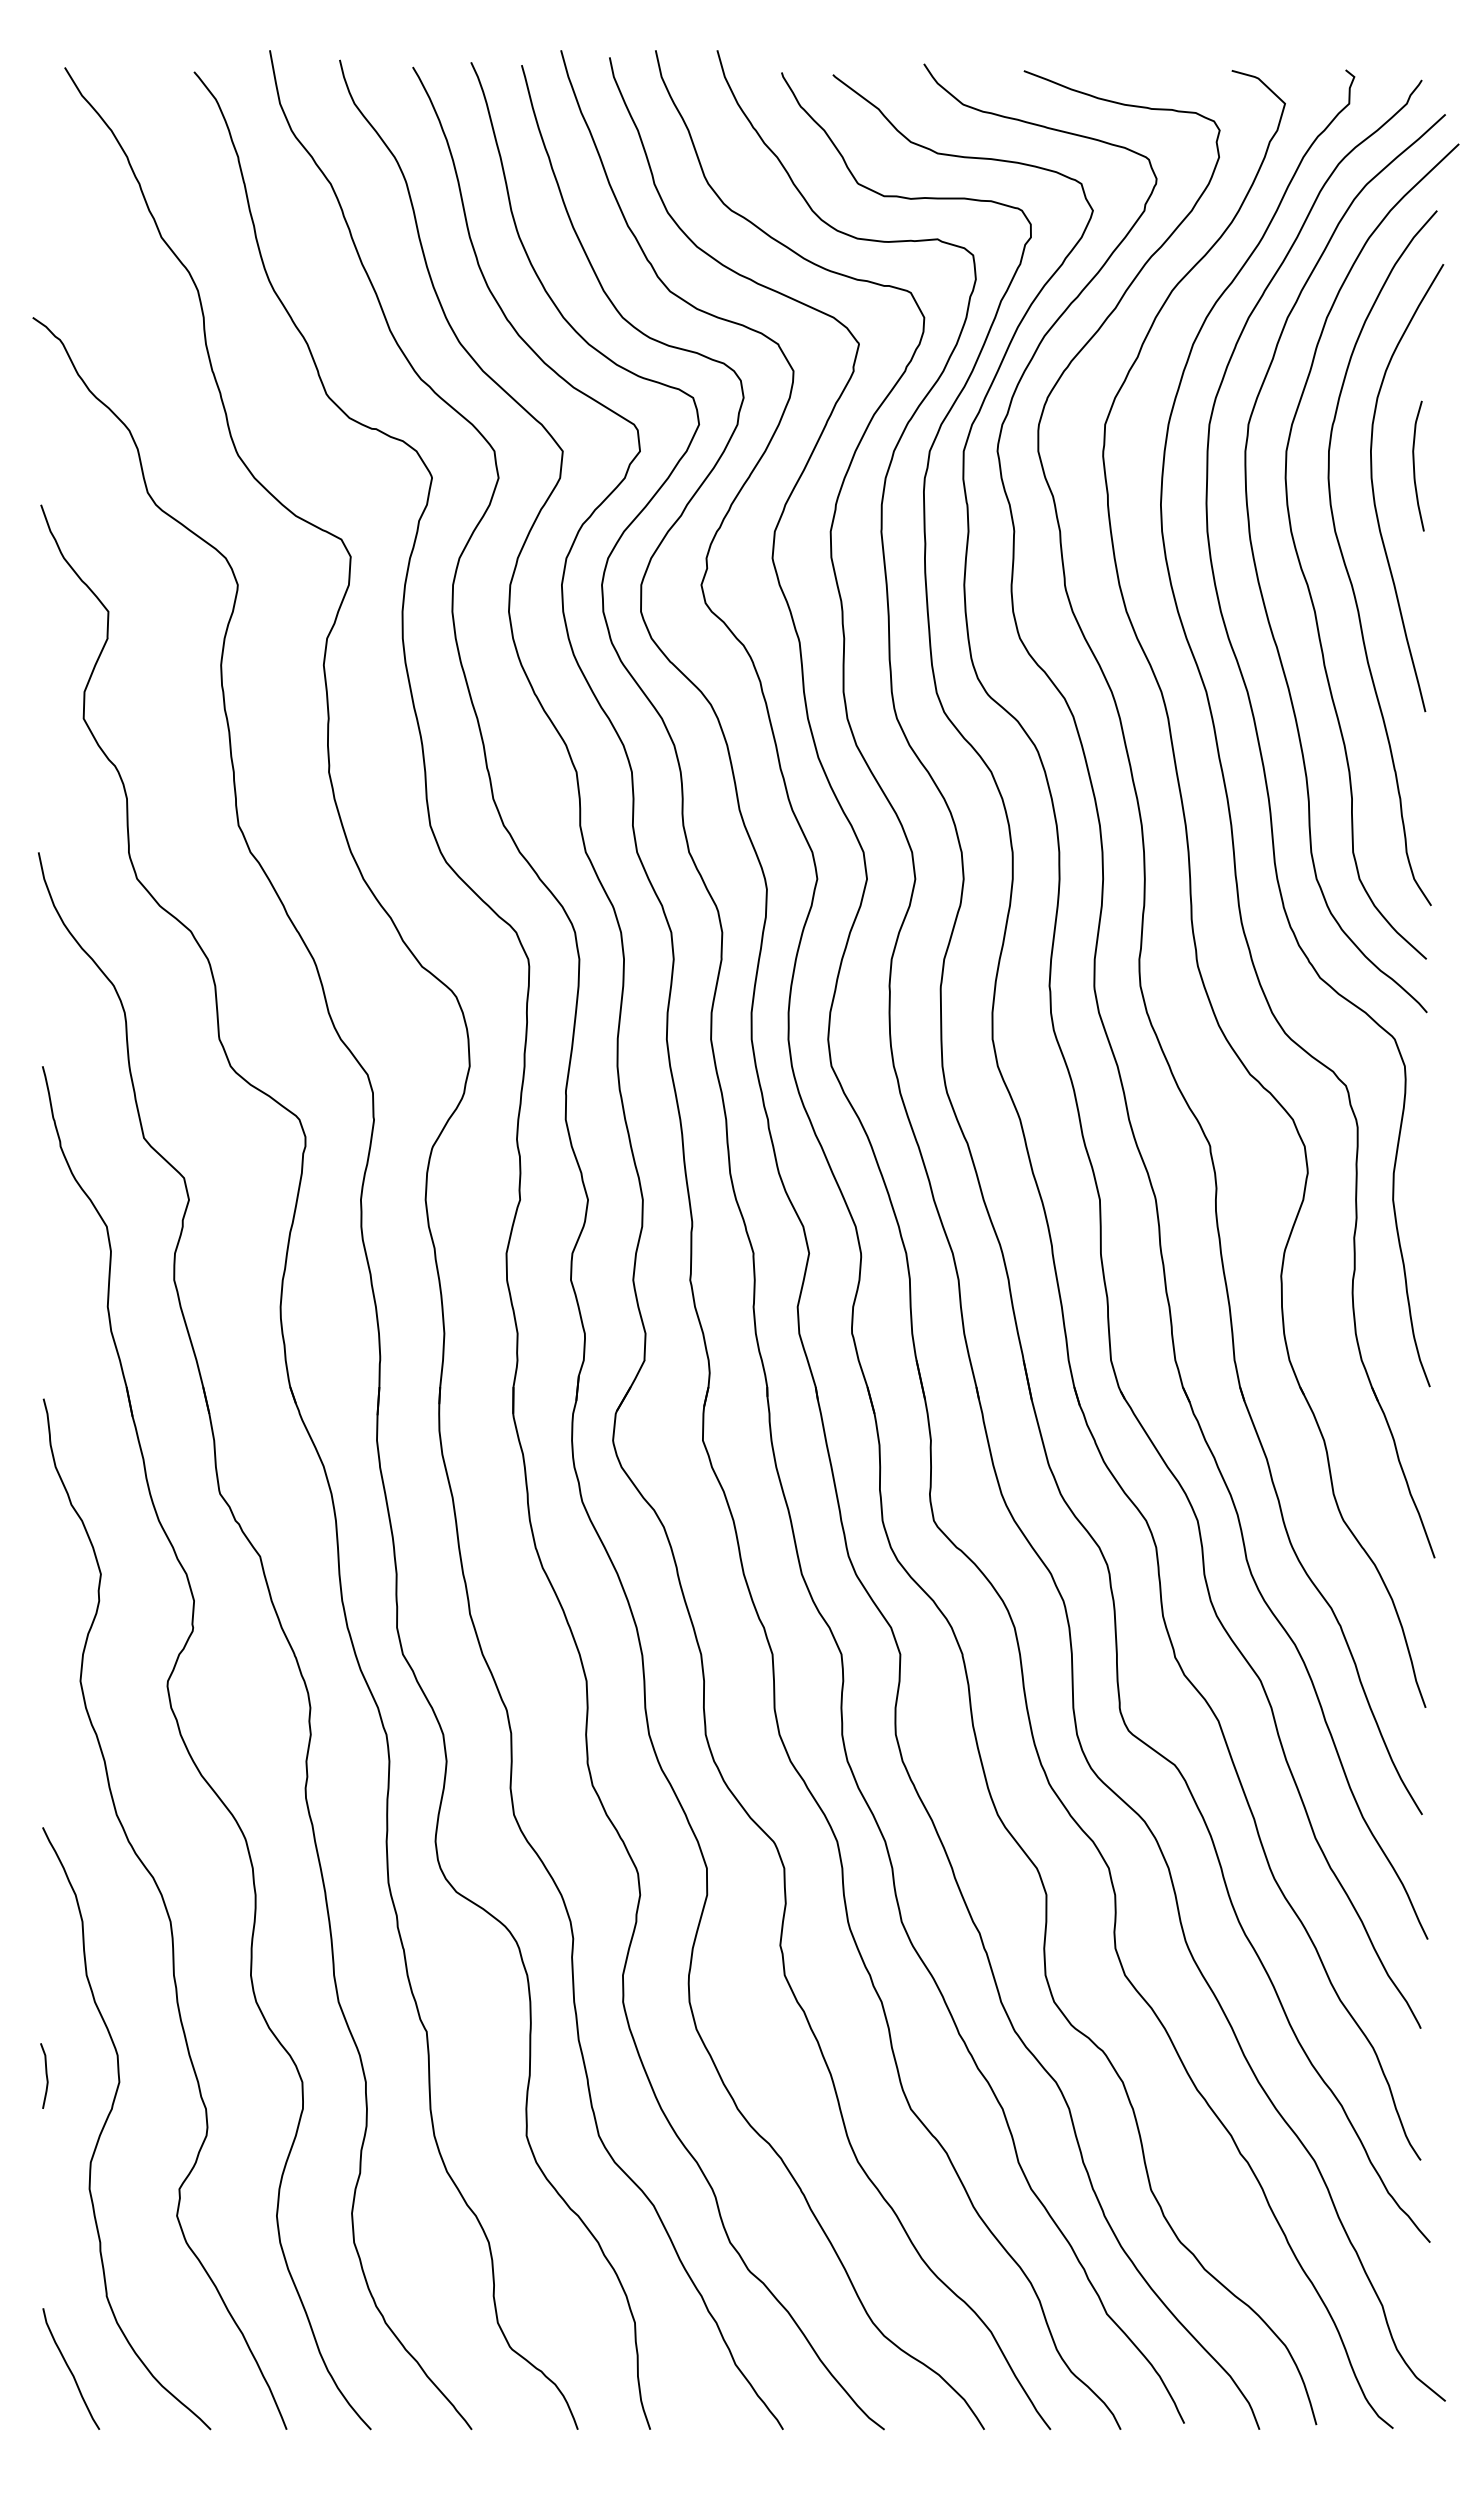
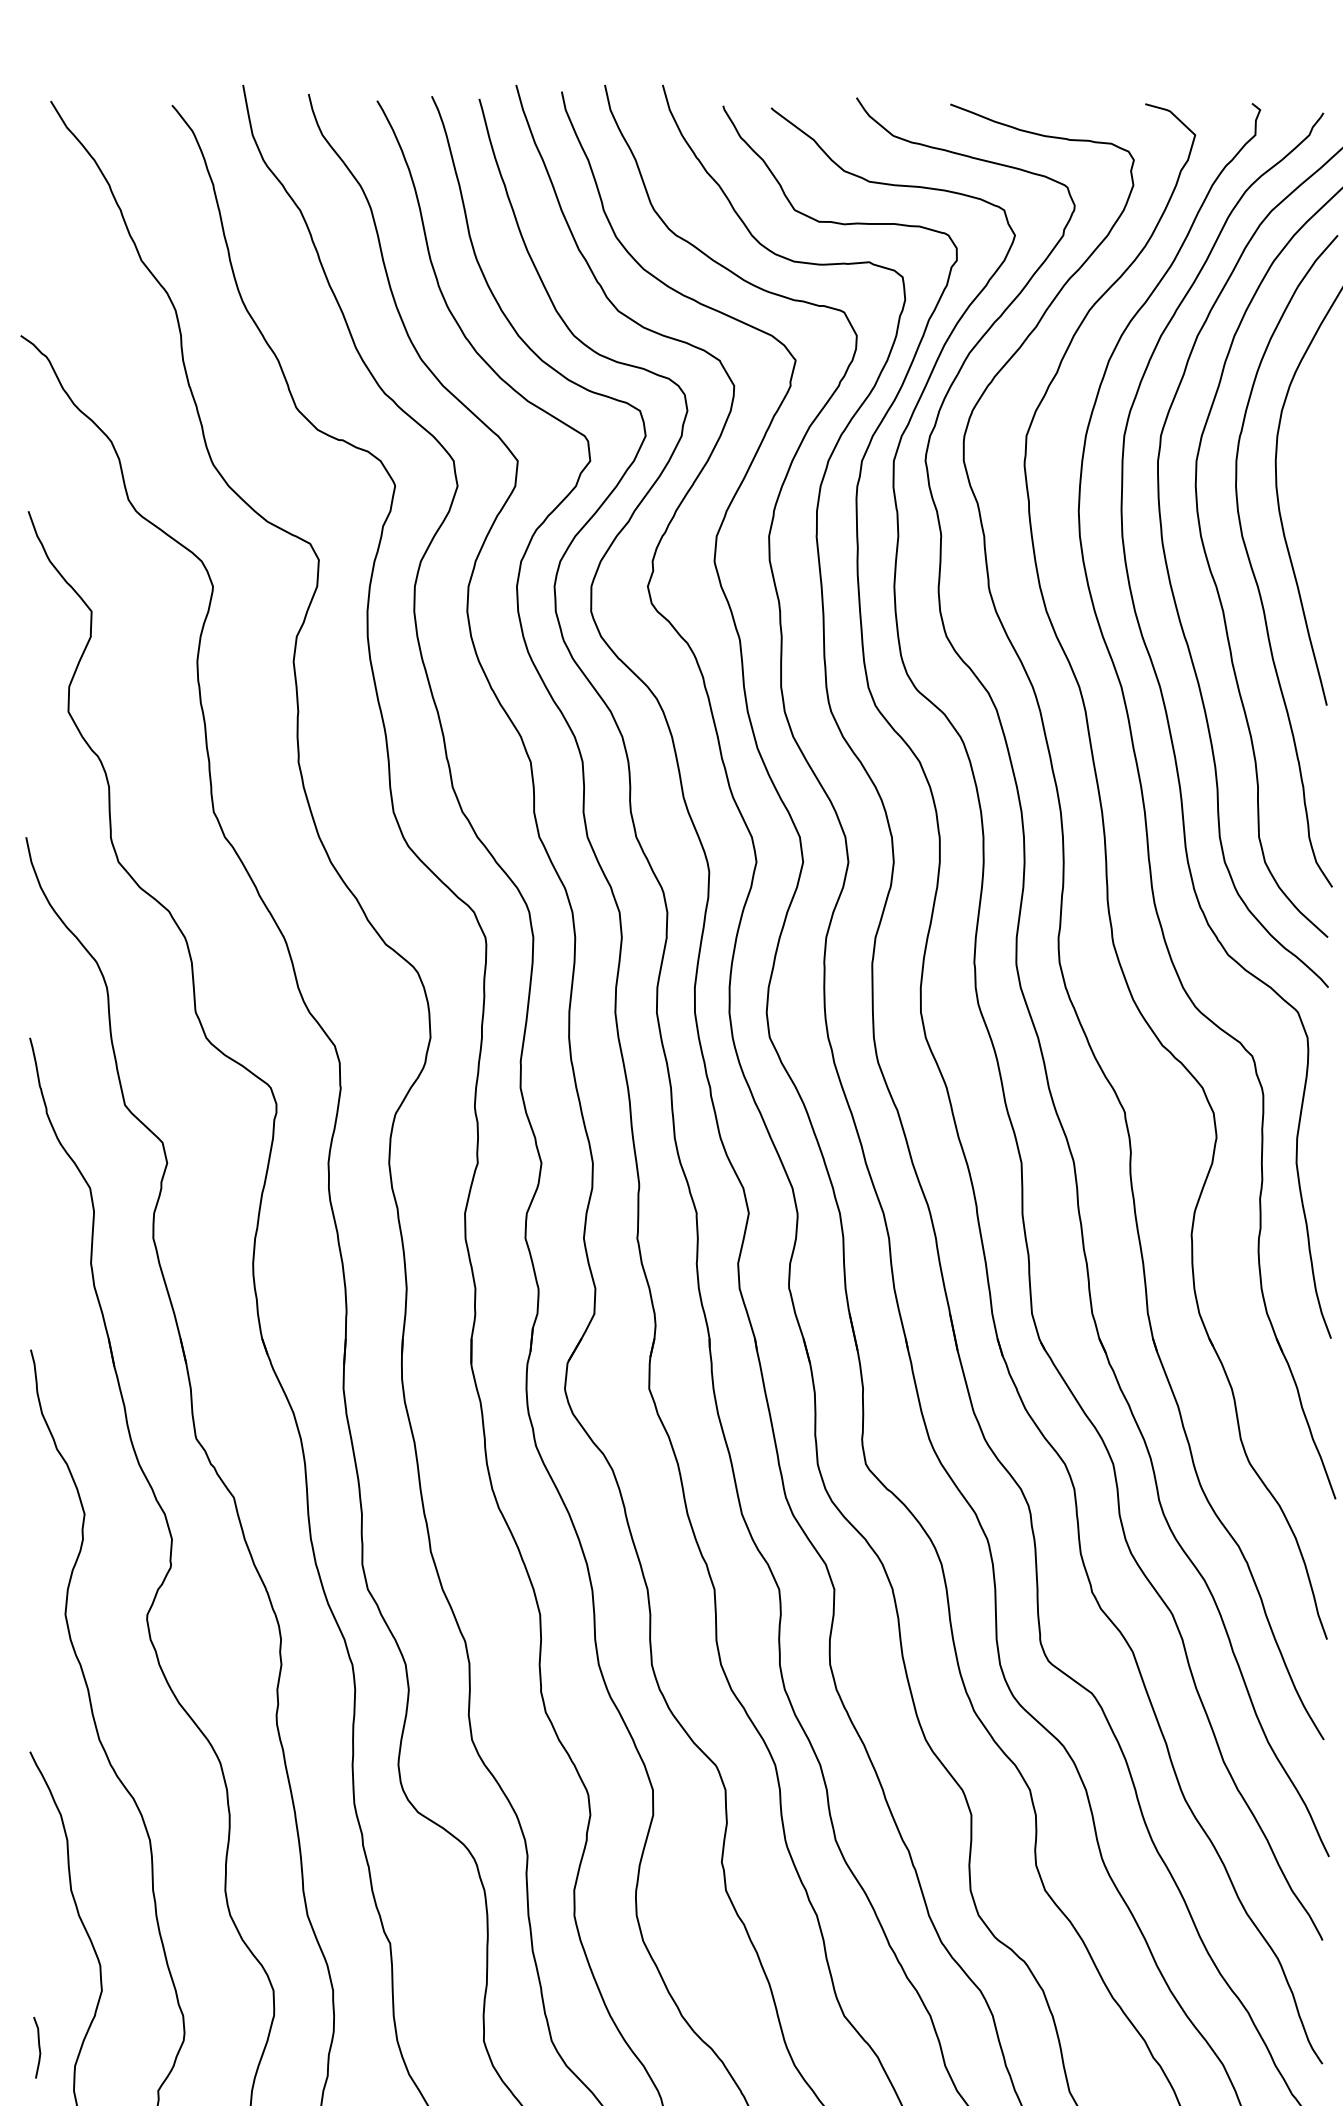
curve: (1414, 465) -> (1316, 474), removed
curve: (45, 2075) -> (38, 2047), moved

